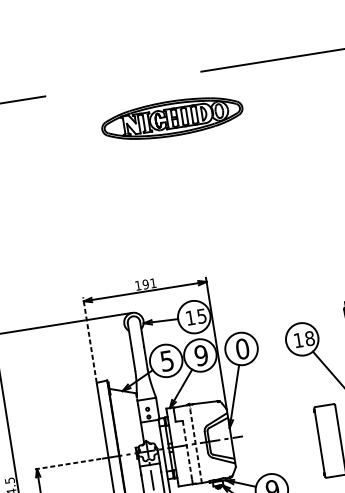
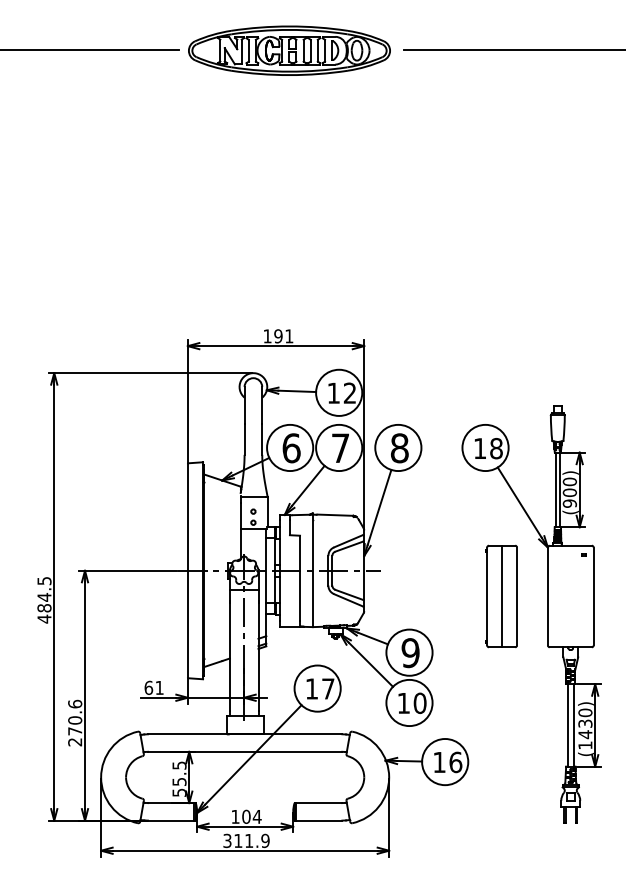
part: (172, 118) -> (289, 50), moved
text: (201, 315) -> (349, 392), 15 -> 12
line: (89, 339) -> (187, 401), dashed -> solid
text: (242, 349) -> (399, 448), 0 -> 8
text: (201, 355) -> (340, 448), 9 -> 7
text: (167, 361) -> (291, 448), 5 -> 6
line: (330, 440) -> (502, 596), added
line: (195, 443) -> (312, 570), dashed -> solid
line: (187, 450) -> (300, 578), dashed -> solid
line: (67, 464) -> (128, 570), dashed -> solid

